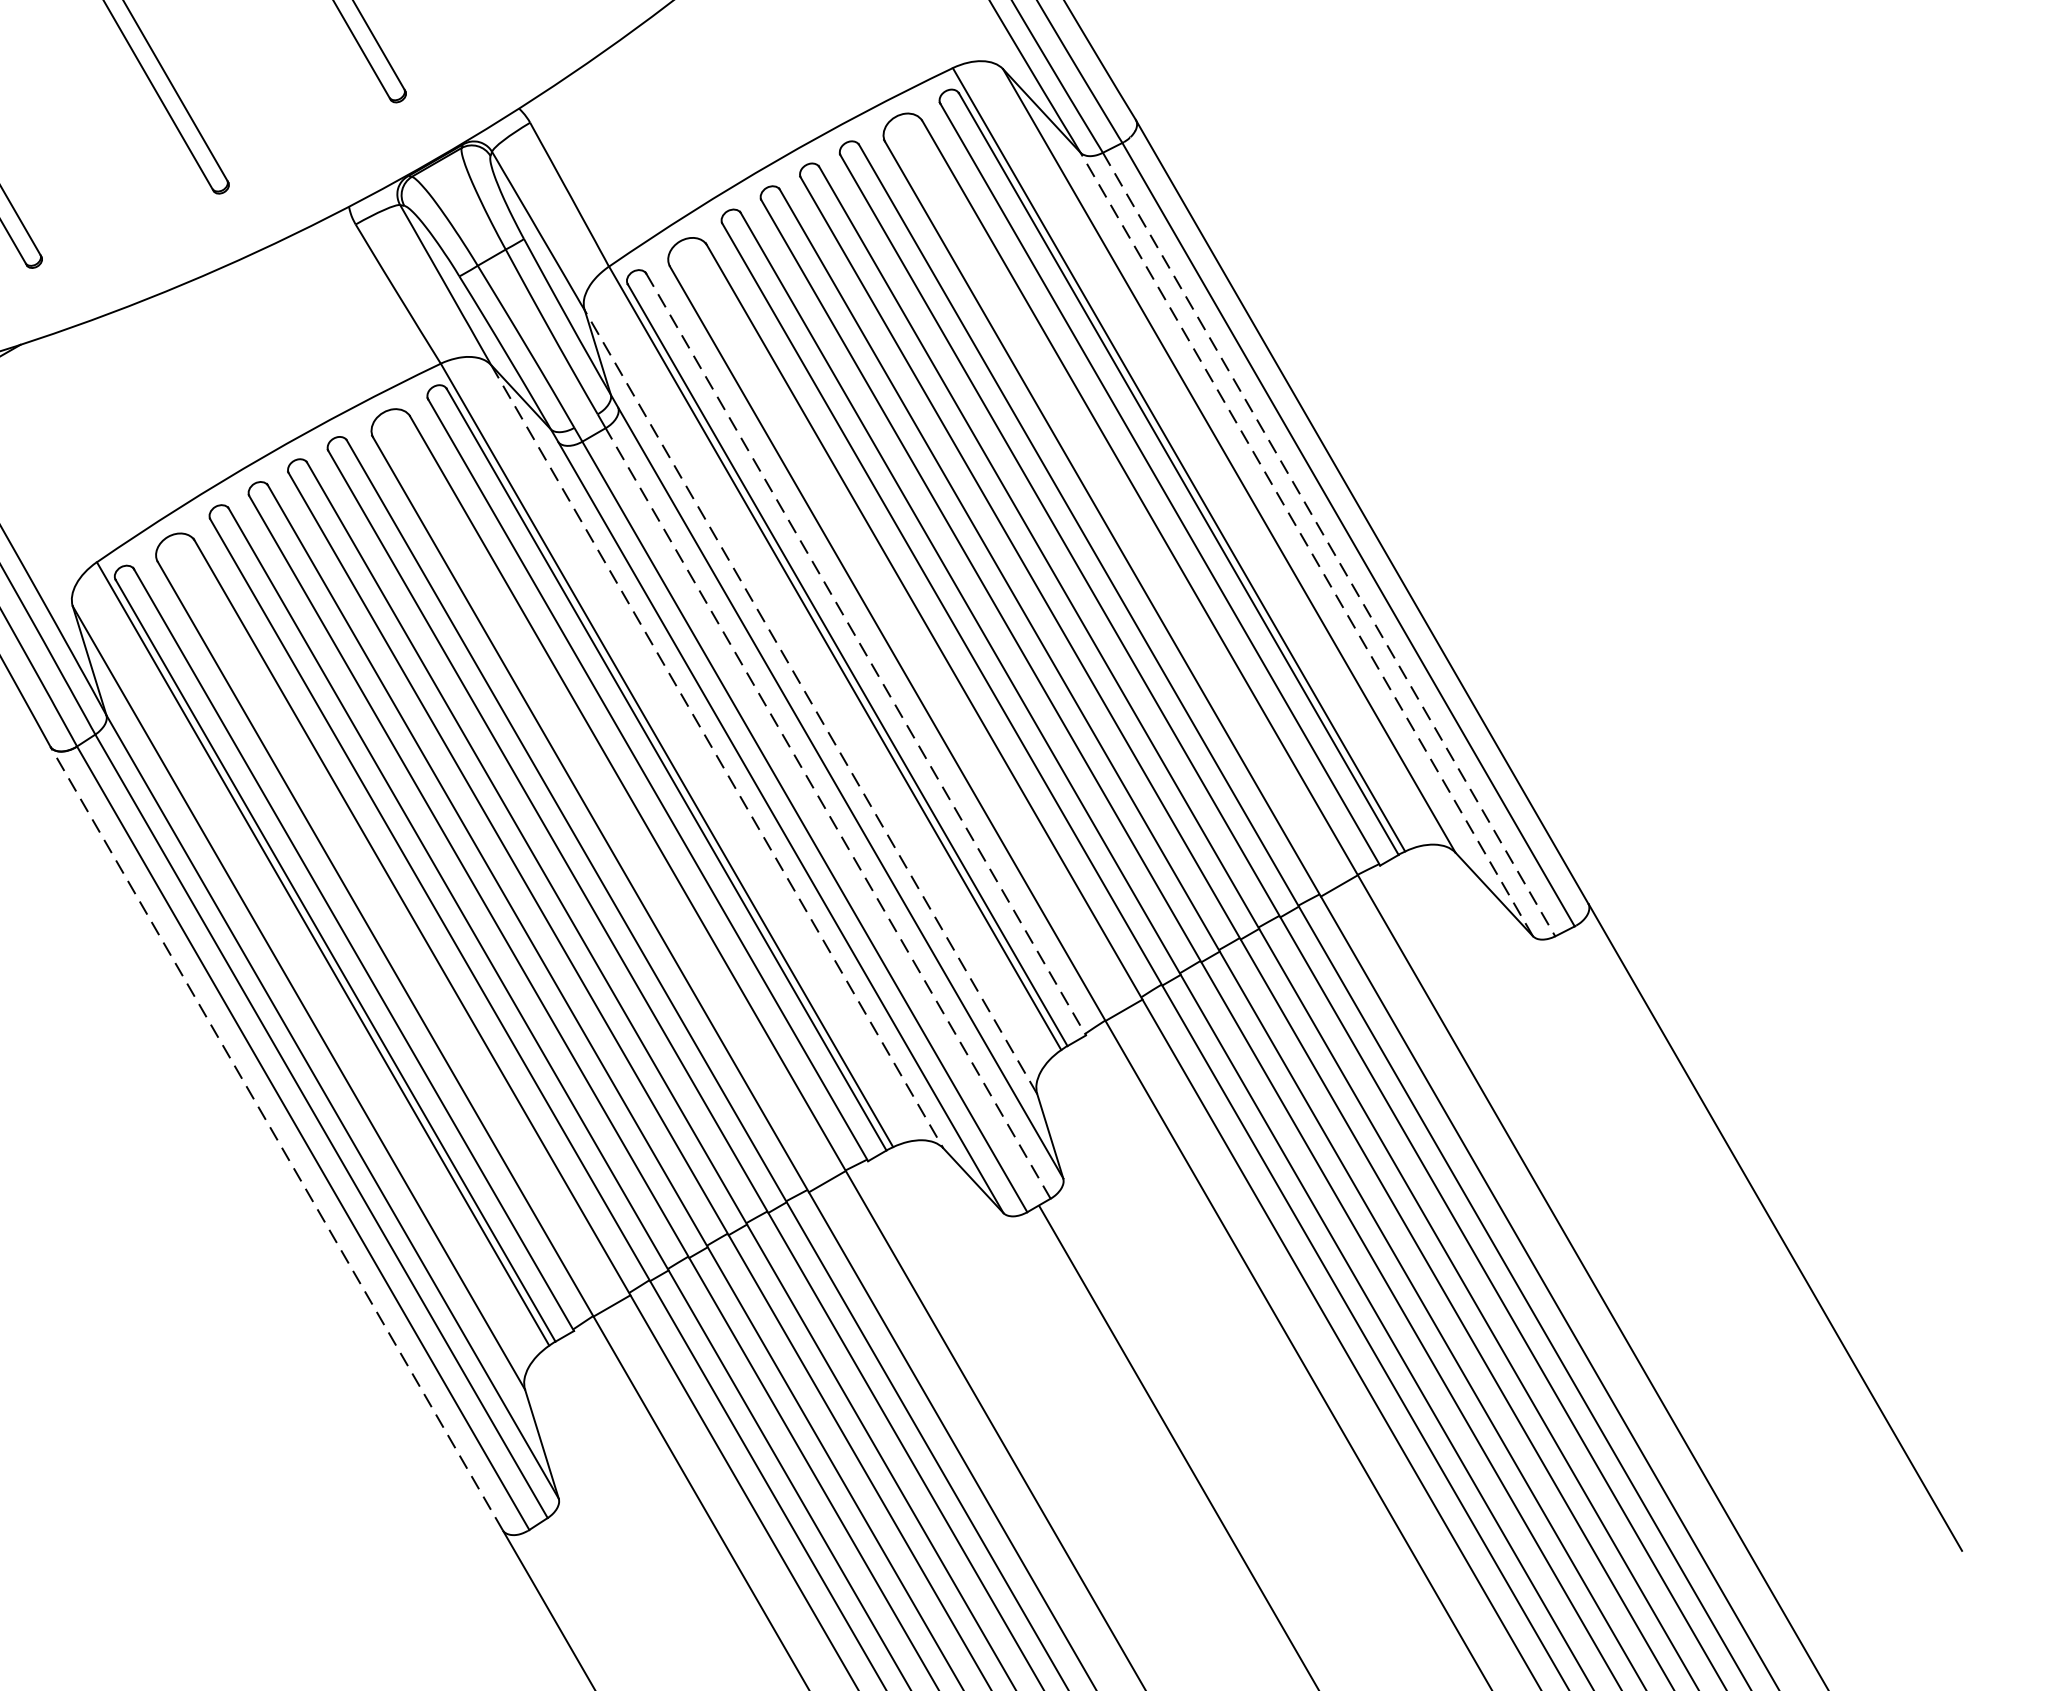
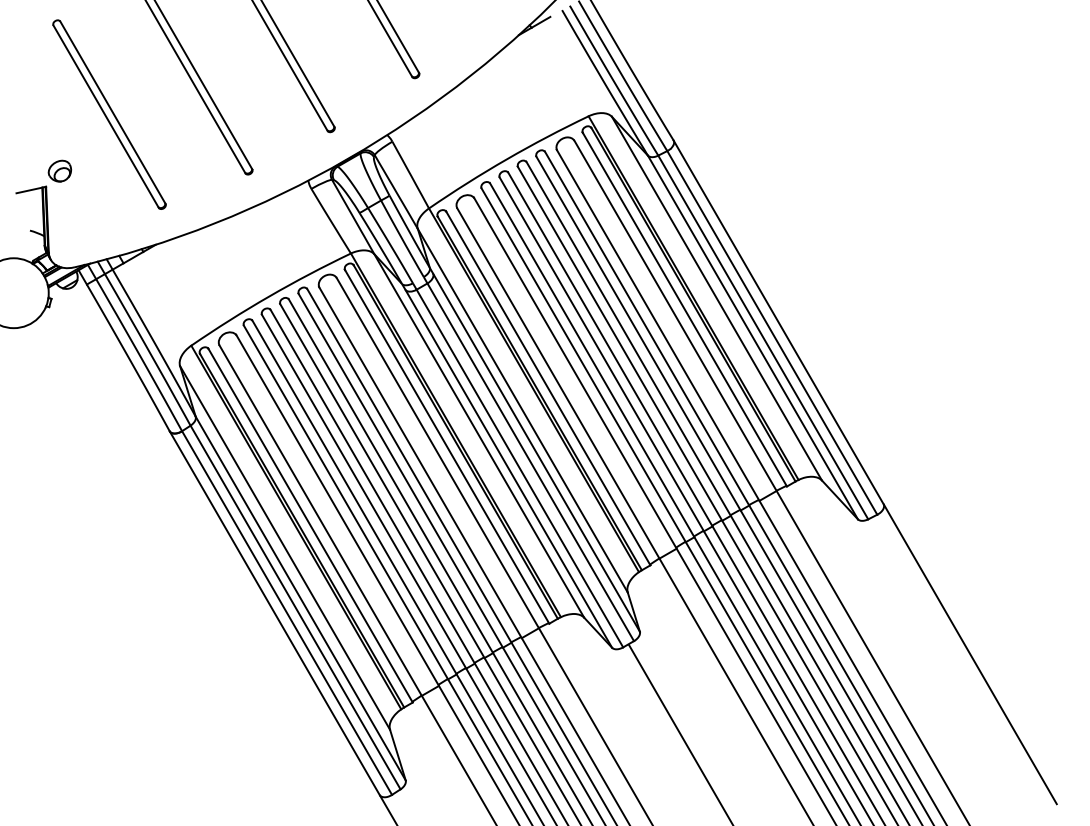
line: (1305, 544) -> (752, 337), dashed -> solid
line: (1329, 544) -> (763, 337), dashed -> solid
line: (866, 654) -> (548, 388), dashed -> solid
line: (810, 701) -> (522, 410), dashed -> solid
line: (717, 755) -> (479, 435), dashed -> solid
line: (827, 813) -> (530, 462), dashed -> solid
line: (276, 1139) -> (274, 613), dashed -> solid

